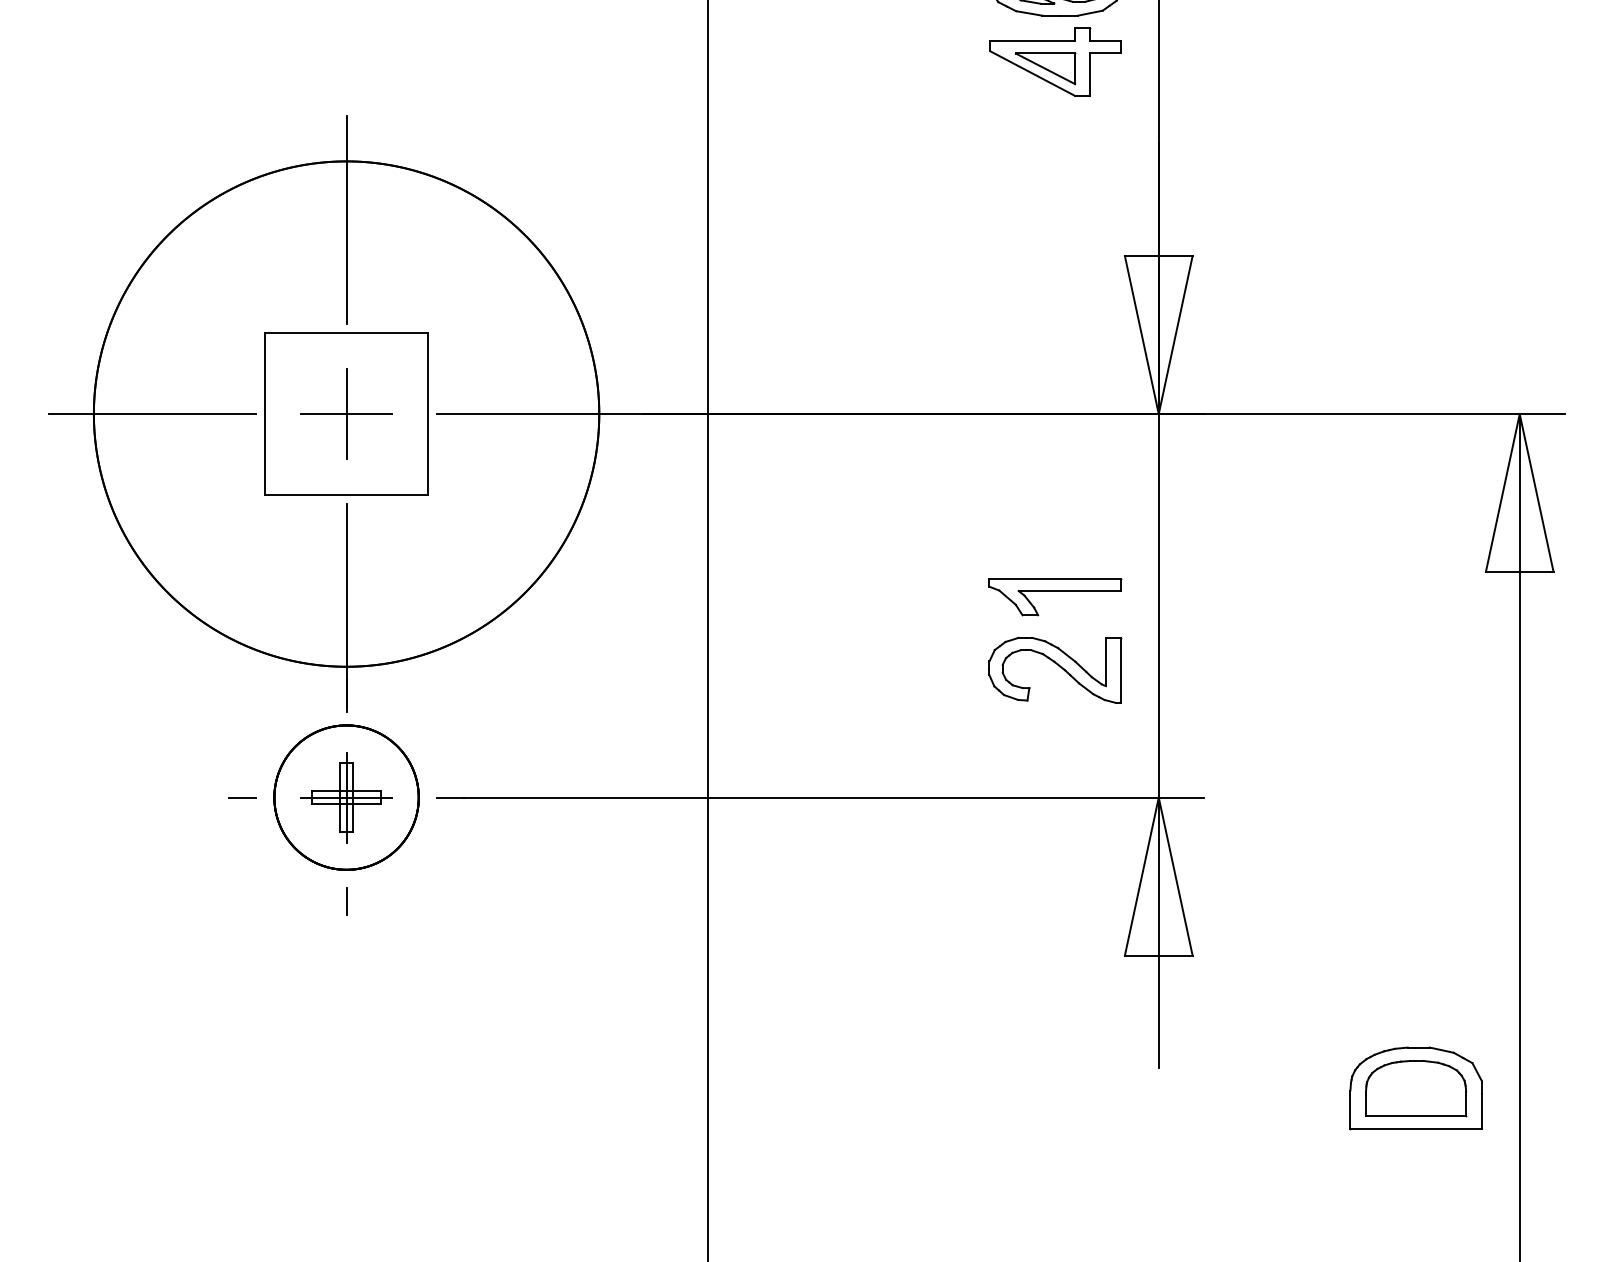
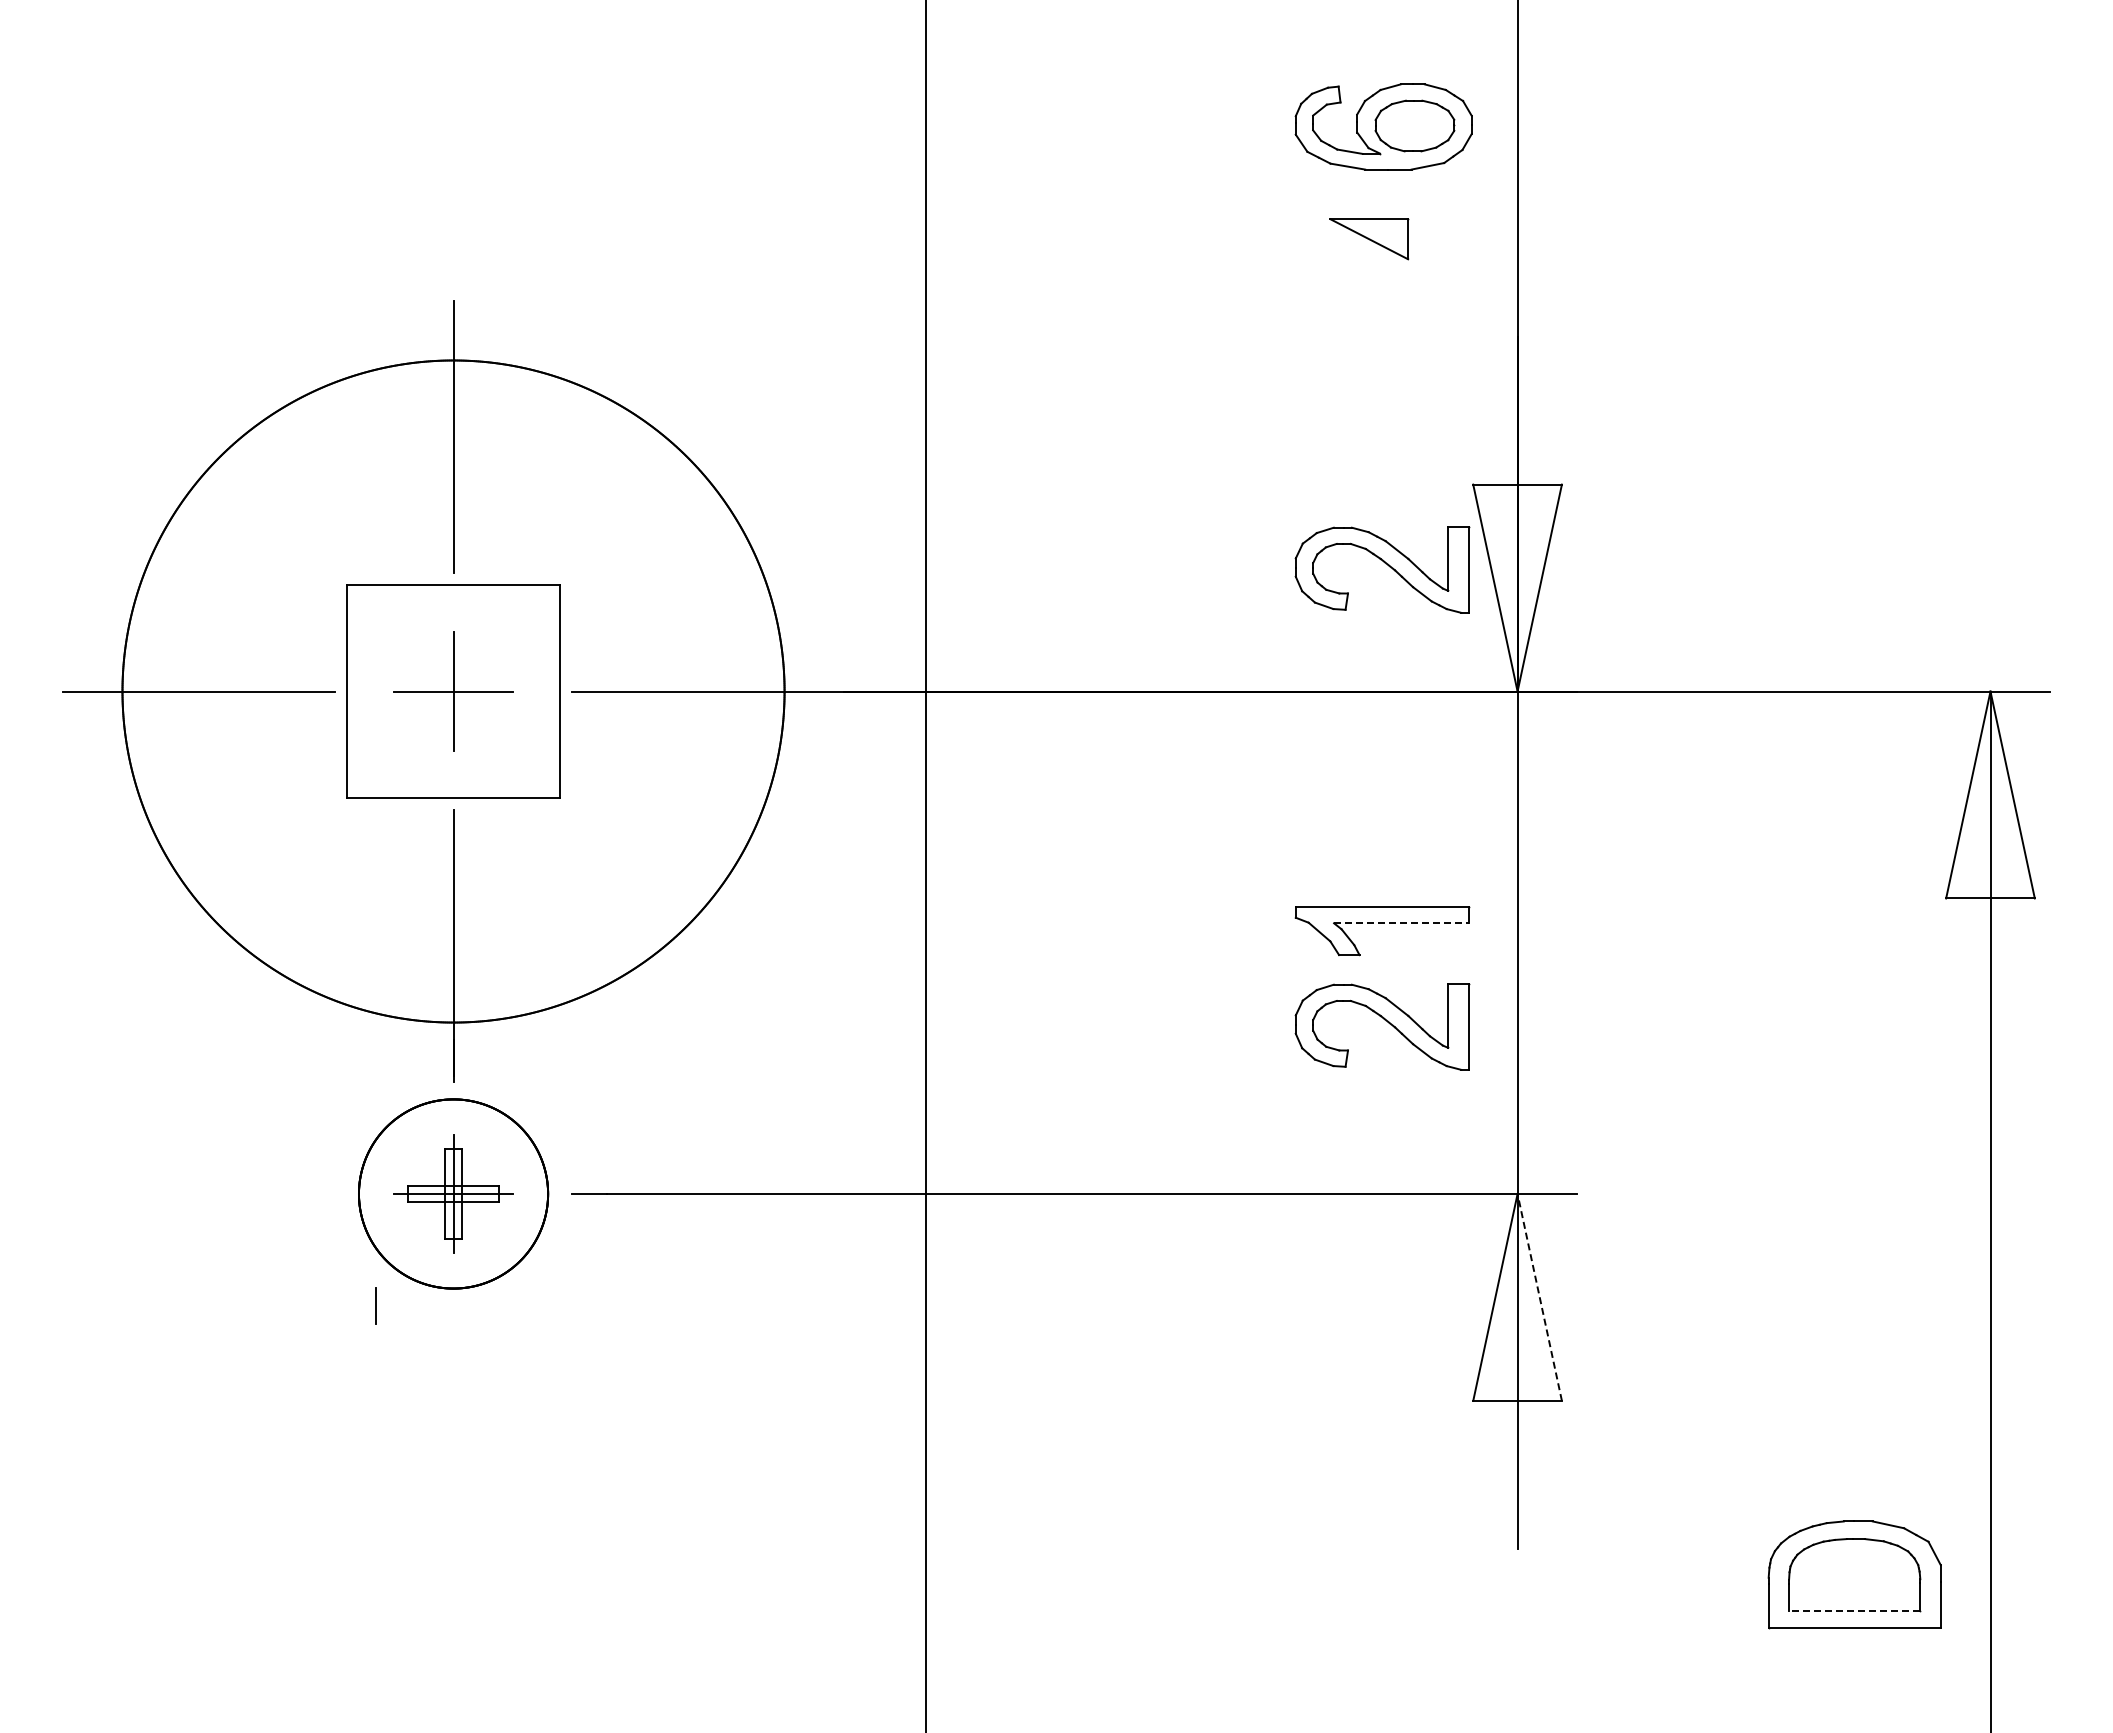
part: (1055, 62) -> (1382, 230), removed
part: (1057, 316) -> (1384, 563), added
line: (1070, 591) -> (1401, 923), solid -> dashed
line: (242, 797) -> (317, 1193), removed
line: (1175, 876) -> (1539, 1297), solid -> dashed
line: (346, 901) -> (375, 1305), moved
line: (1415, 1116) -> (1854, 1611), solid -> dashed

